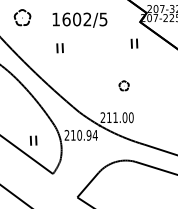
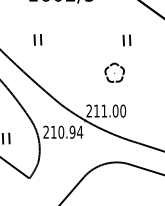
part: (134, 43) -> (126, 40), moved
part: (59, 48) -> (37, 40), moved
part: (123, 85) -> (113, 72), size x1.67

